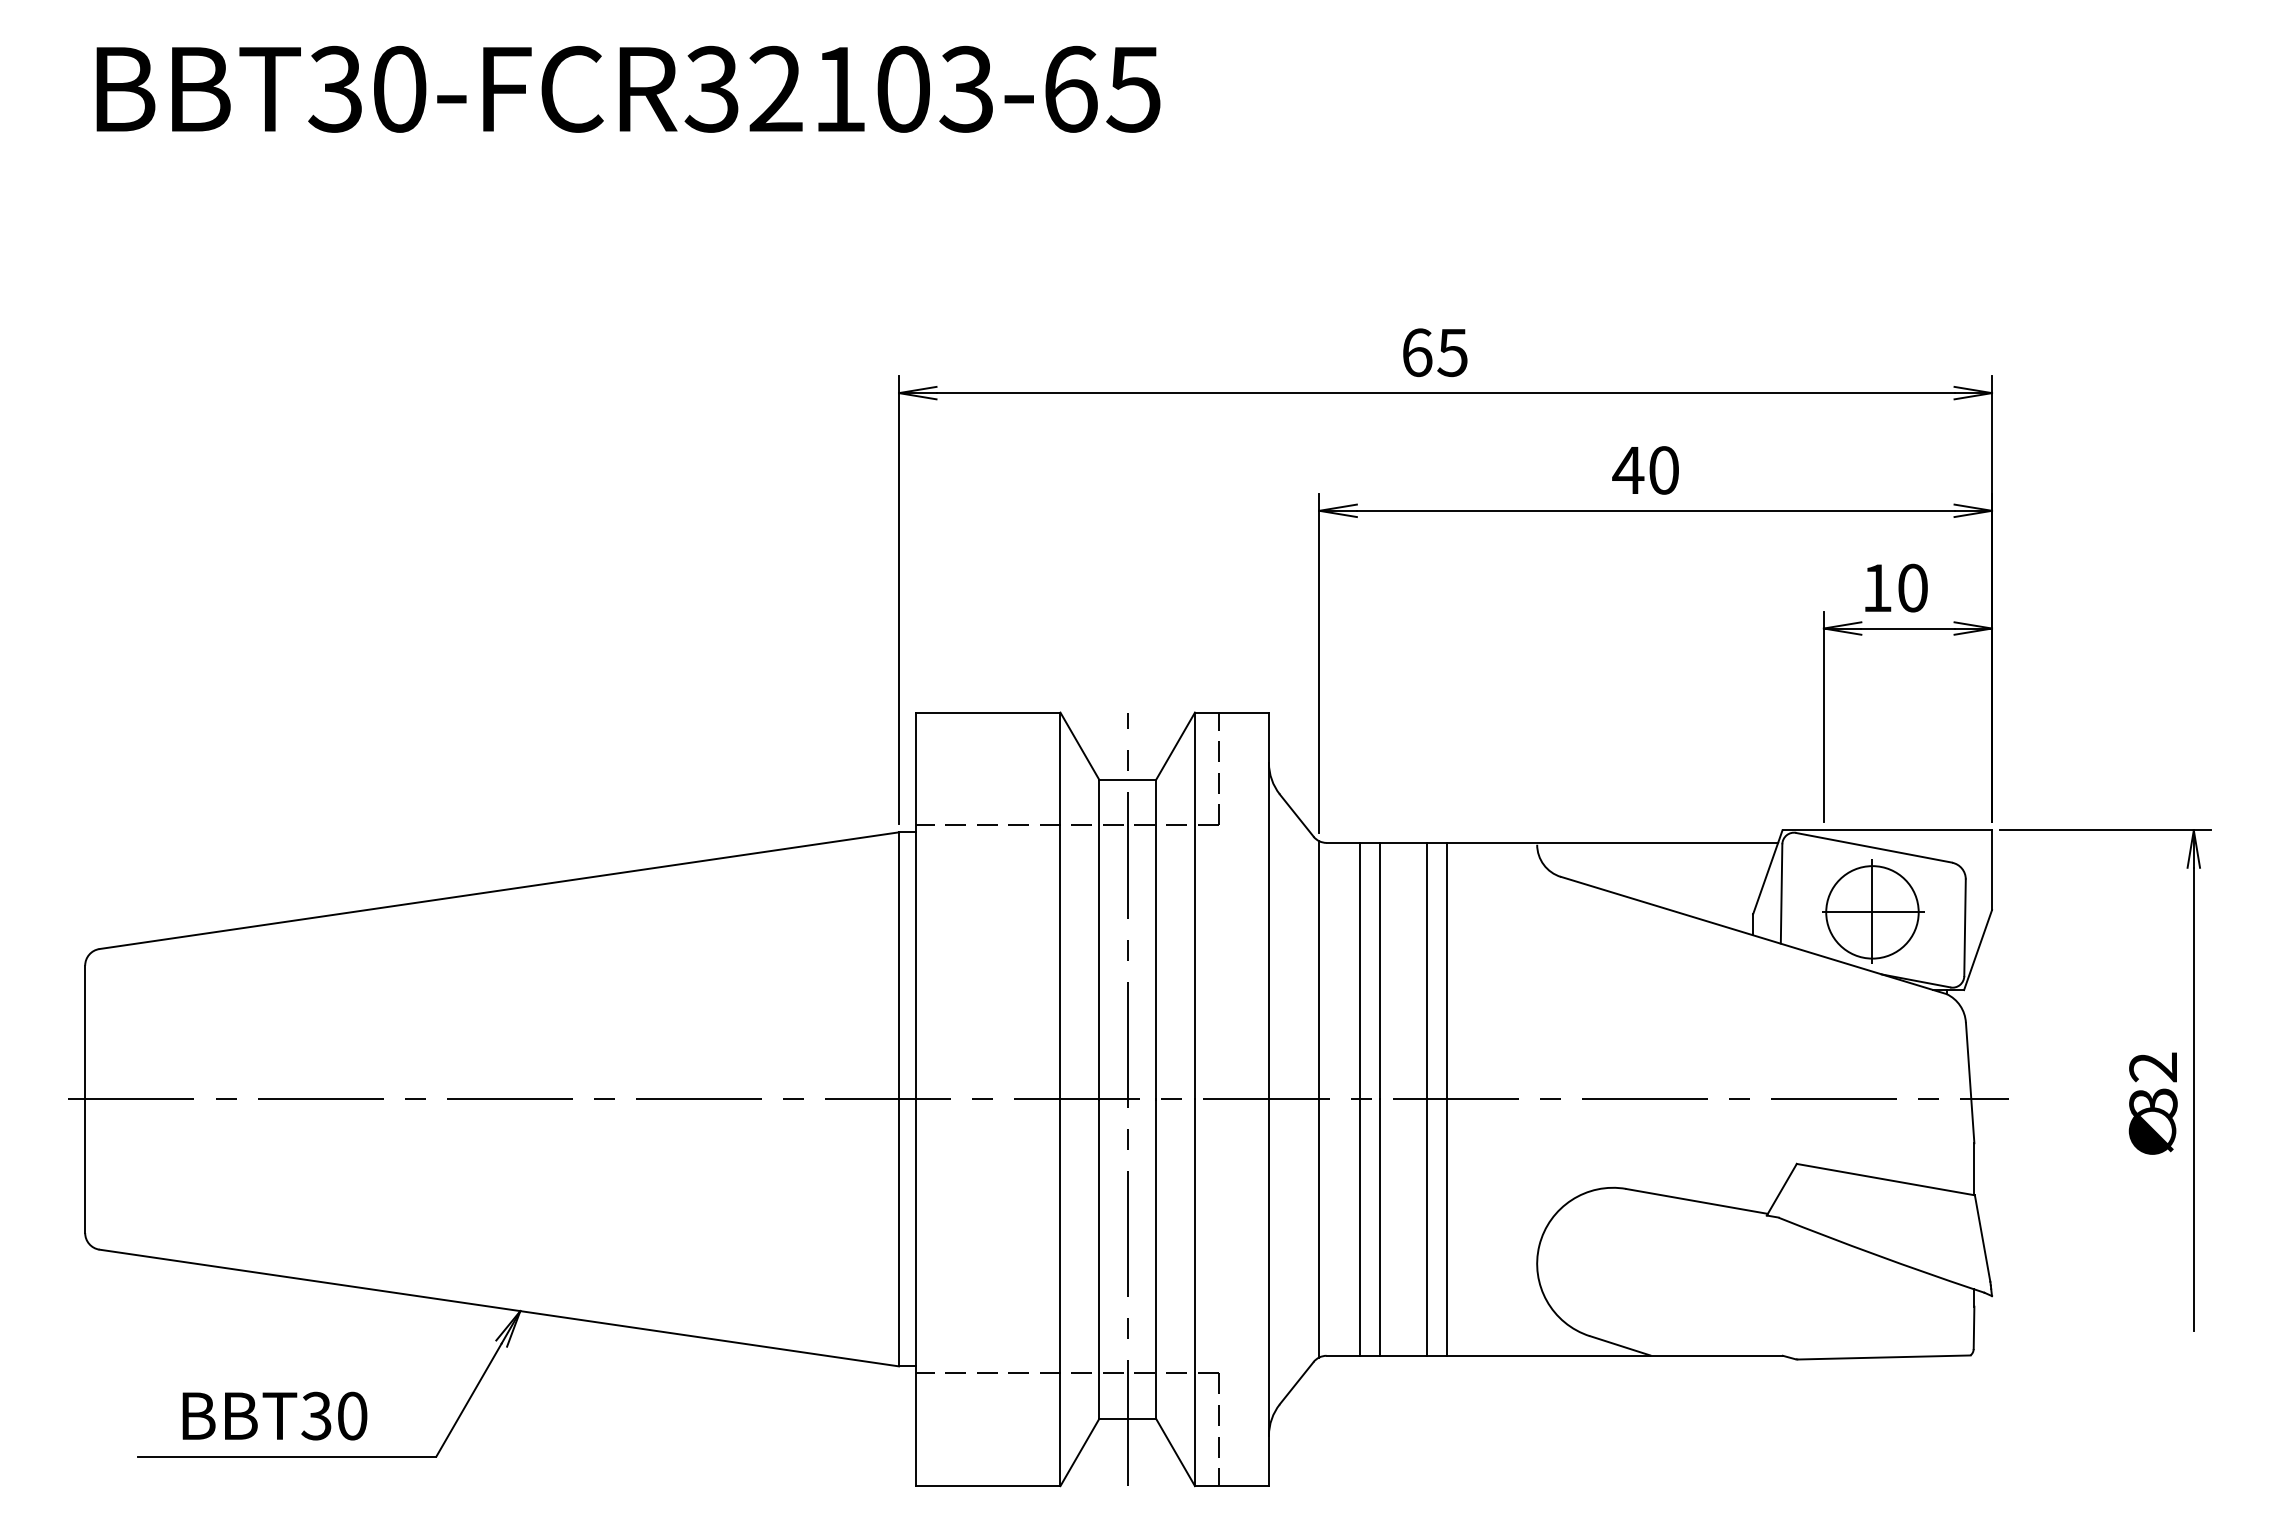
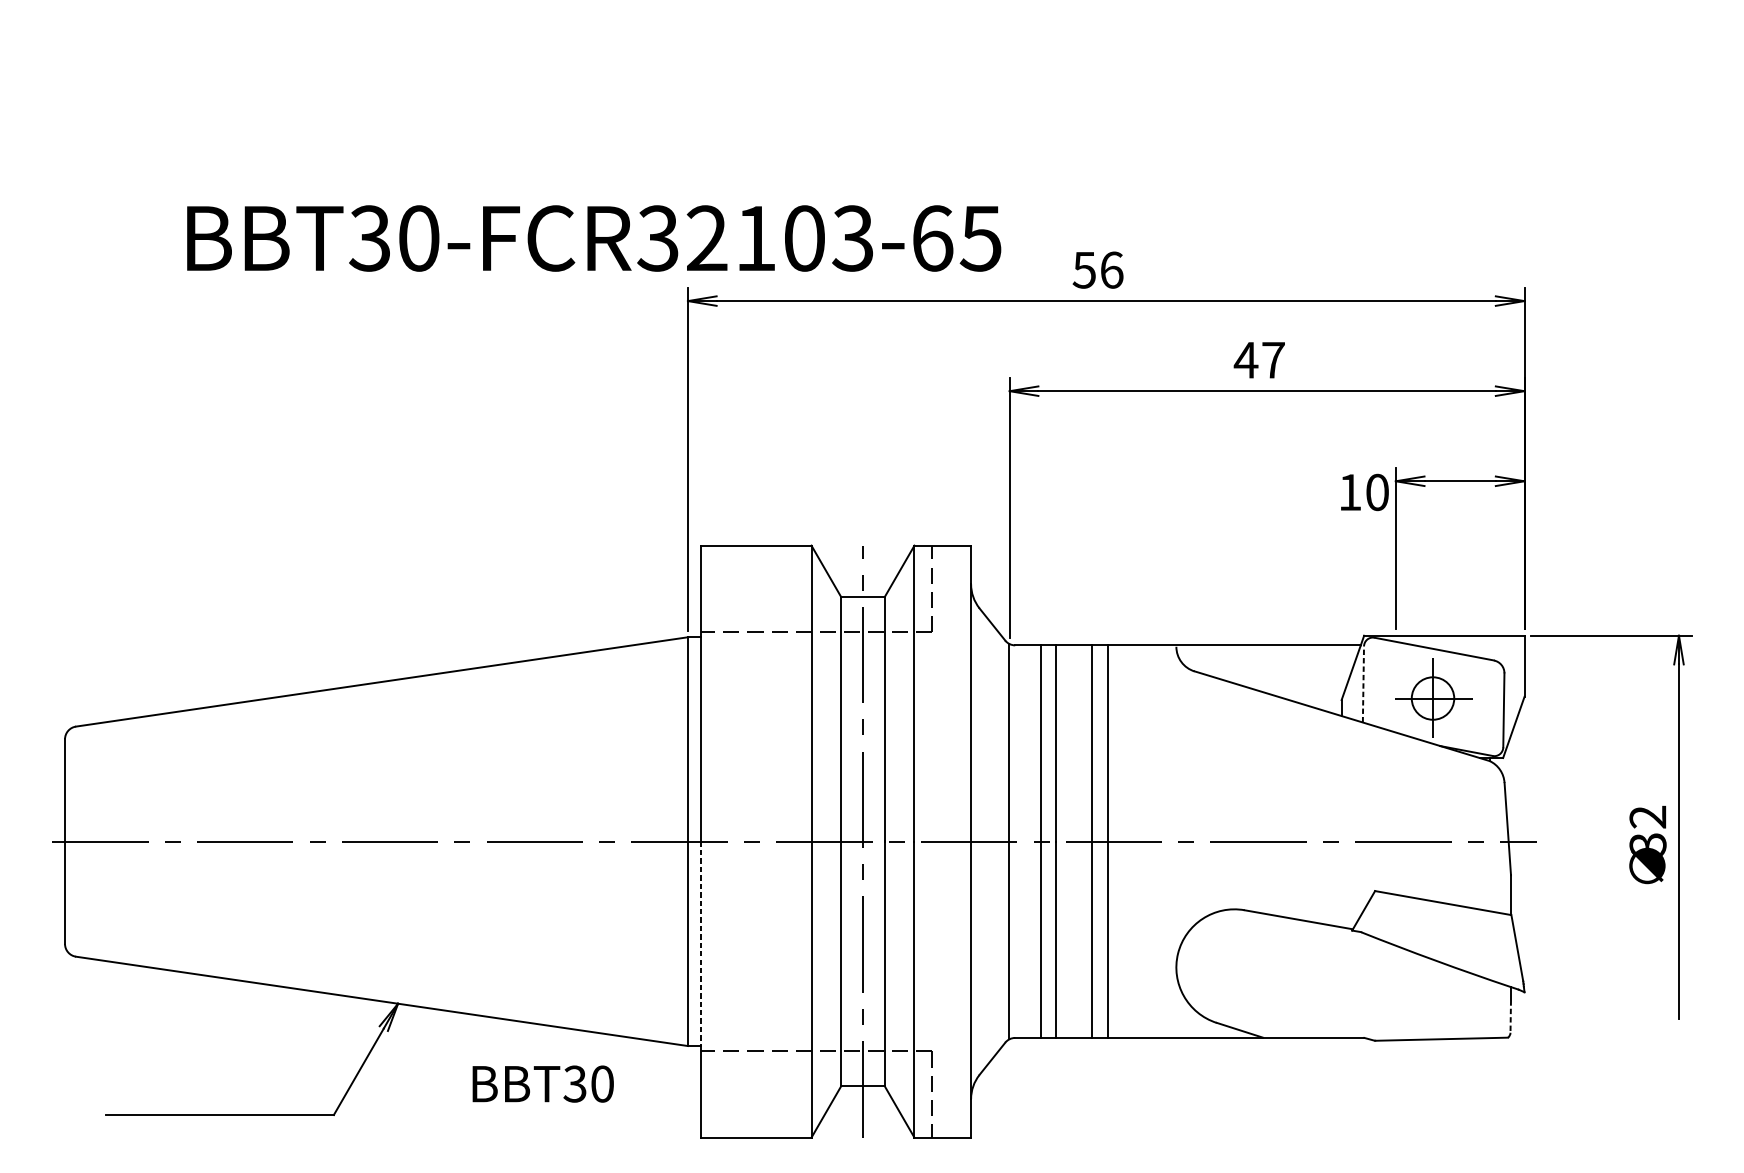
text: (628, 88) -> (594, 237), moved
text: (1434, 352) -> (1097, 270), 65 -> 56
text: (1664, 470) -> (1273, 360), 40 -> 47
text: (1896, 587) -> (1364, 491), moved
line: (1781, 893) -> (1363, 684), solid -> dashed
circle: (1872, 912) -> (1433, 698), size x0.6
line: (915, 1232) -> (700, 943), solid -> dashed
line: (1974, 1328) -> (1511, 1017), solid -> dashed
text: (274, 1415) -> (542, 1083), moved

